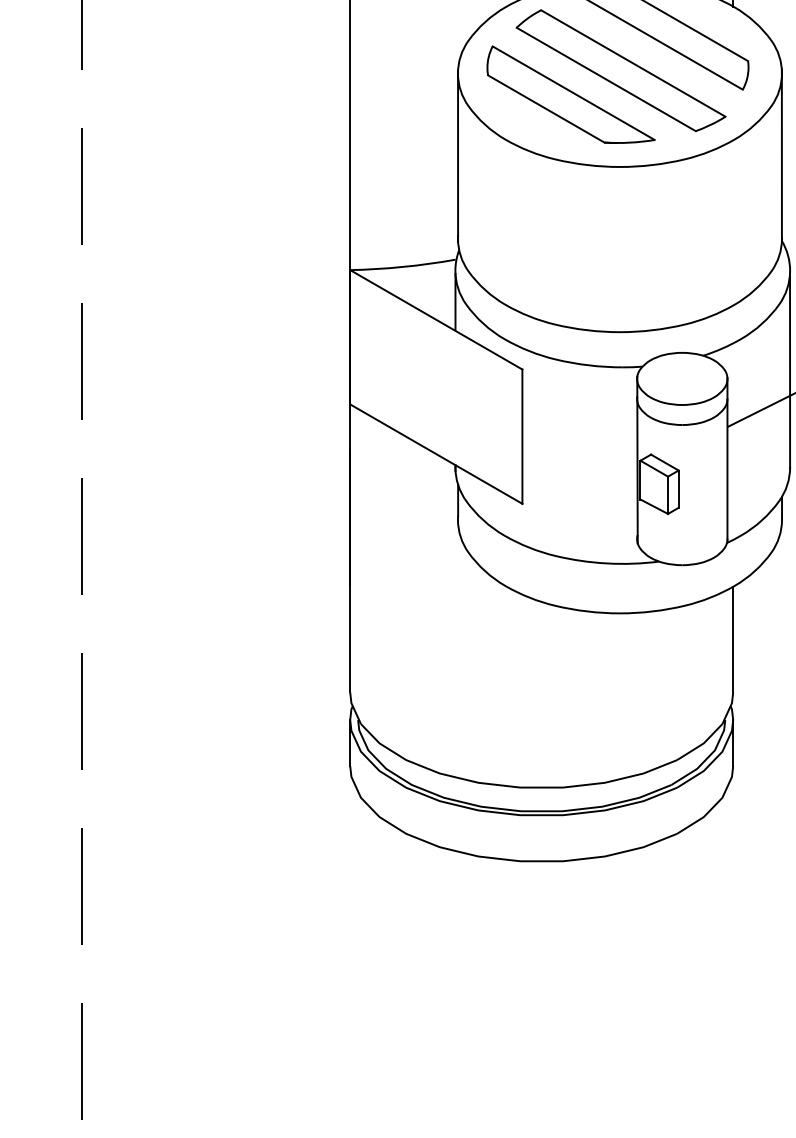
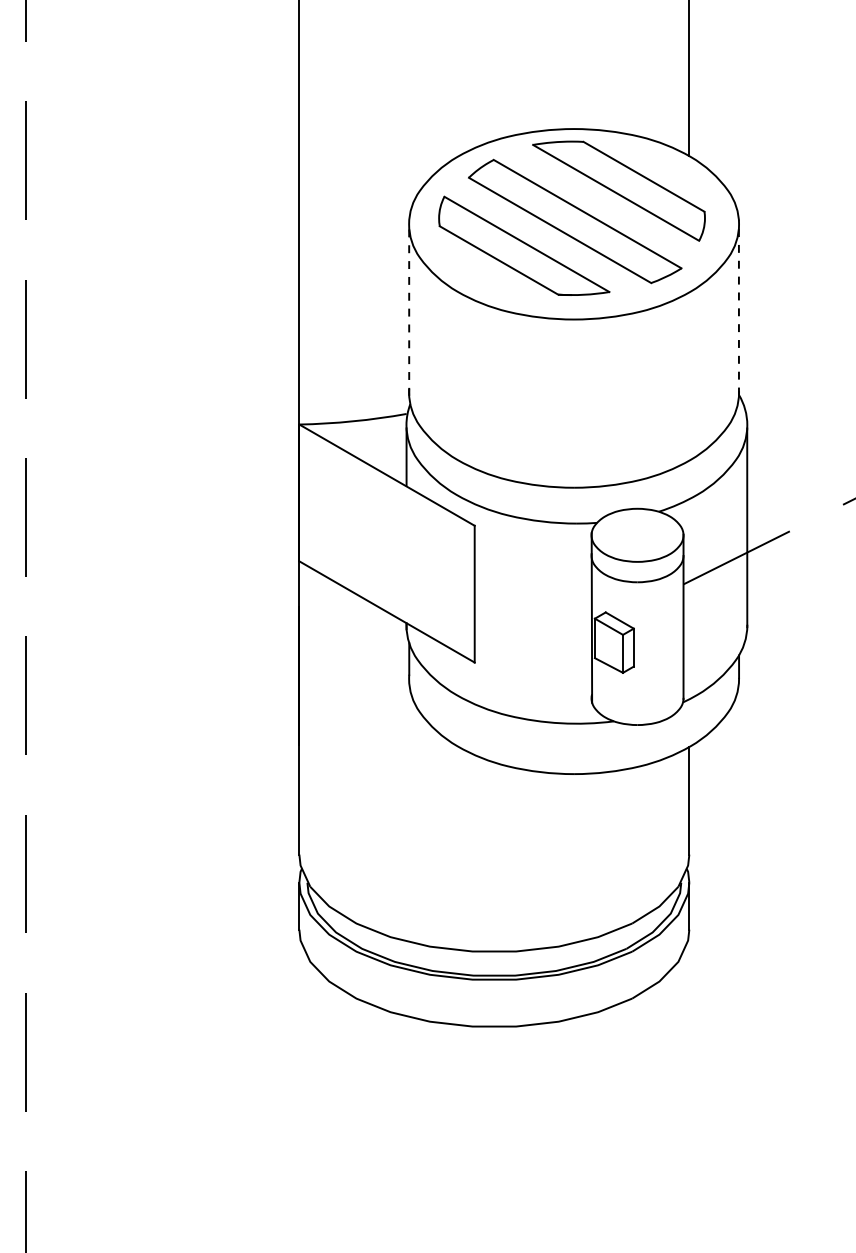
line: (781, 155) -> (738, 307), solid -> dashed
line: (458, 156) -> (409, 308), solid -> dashed

